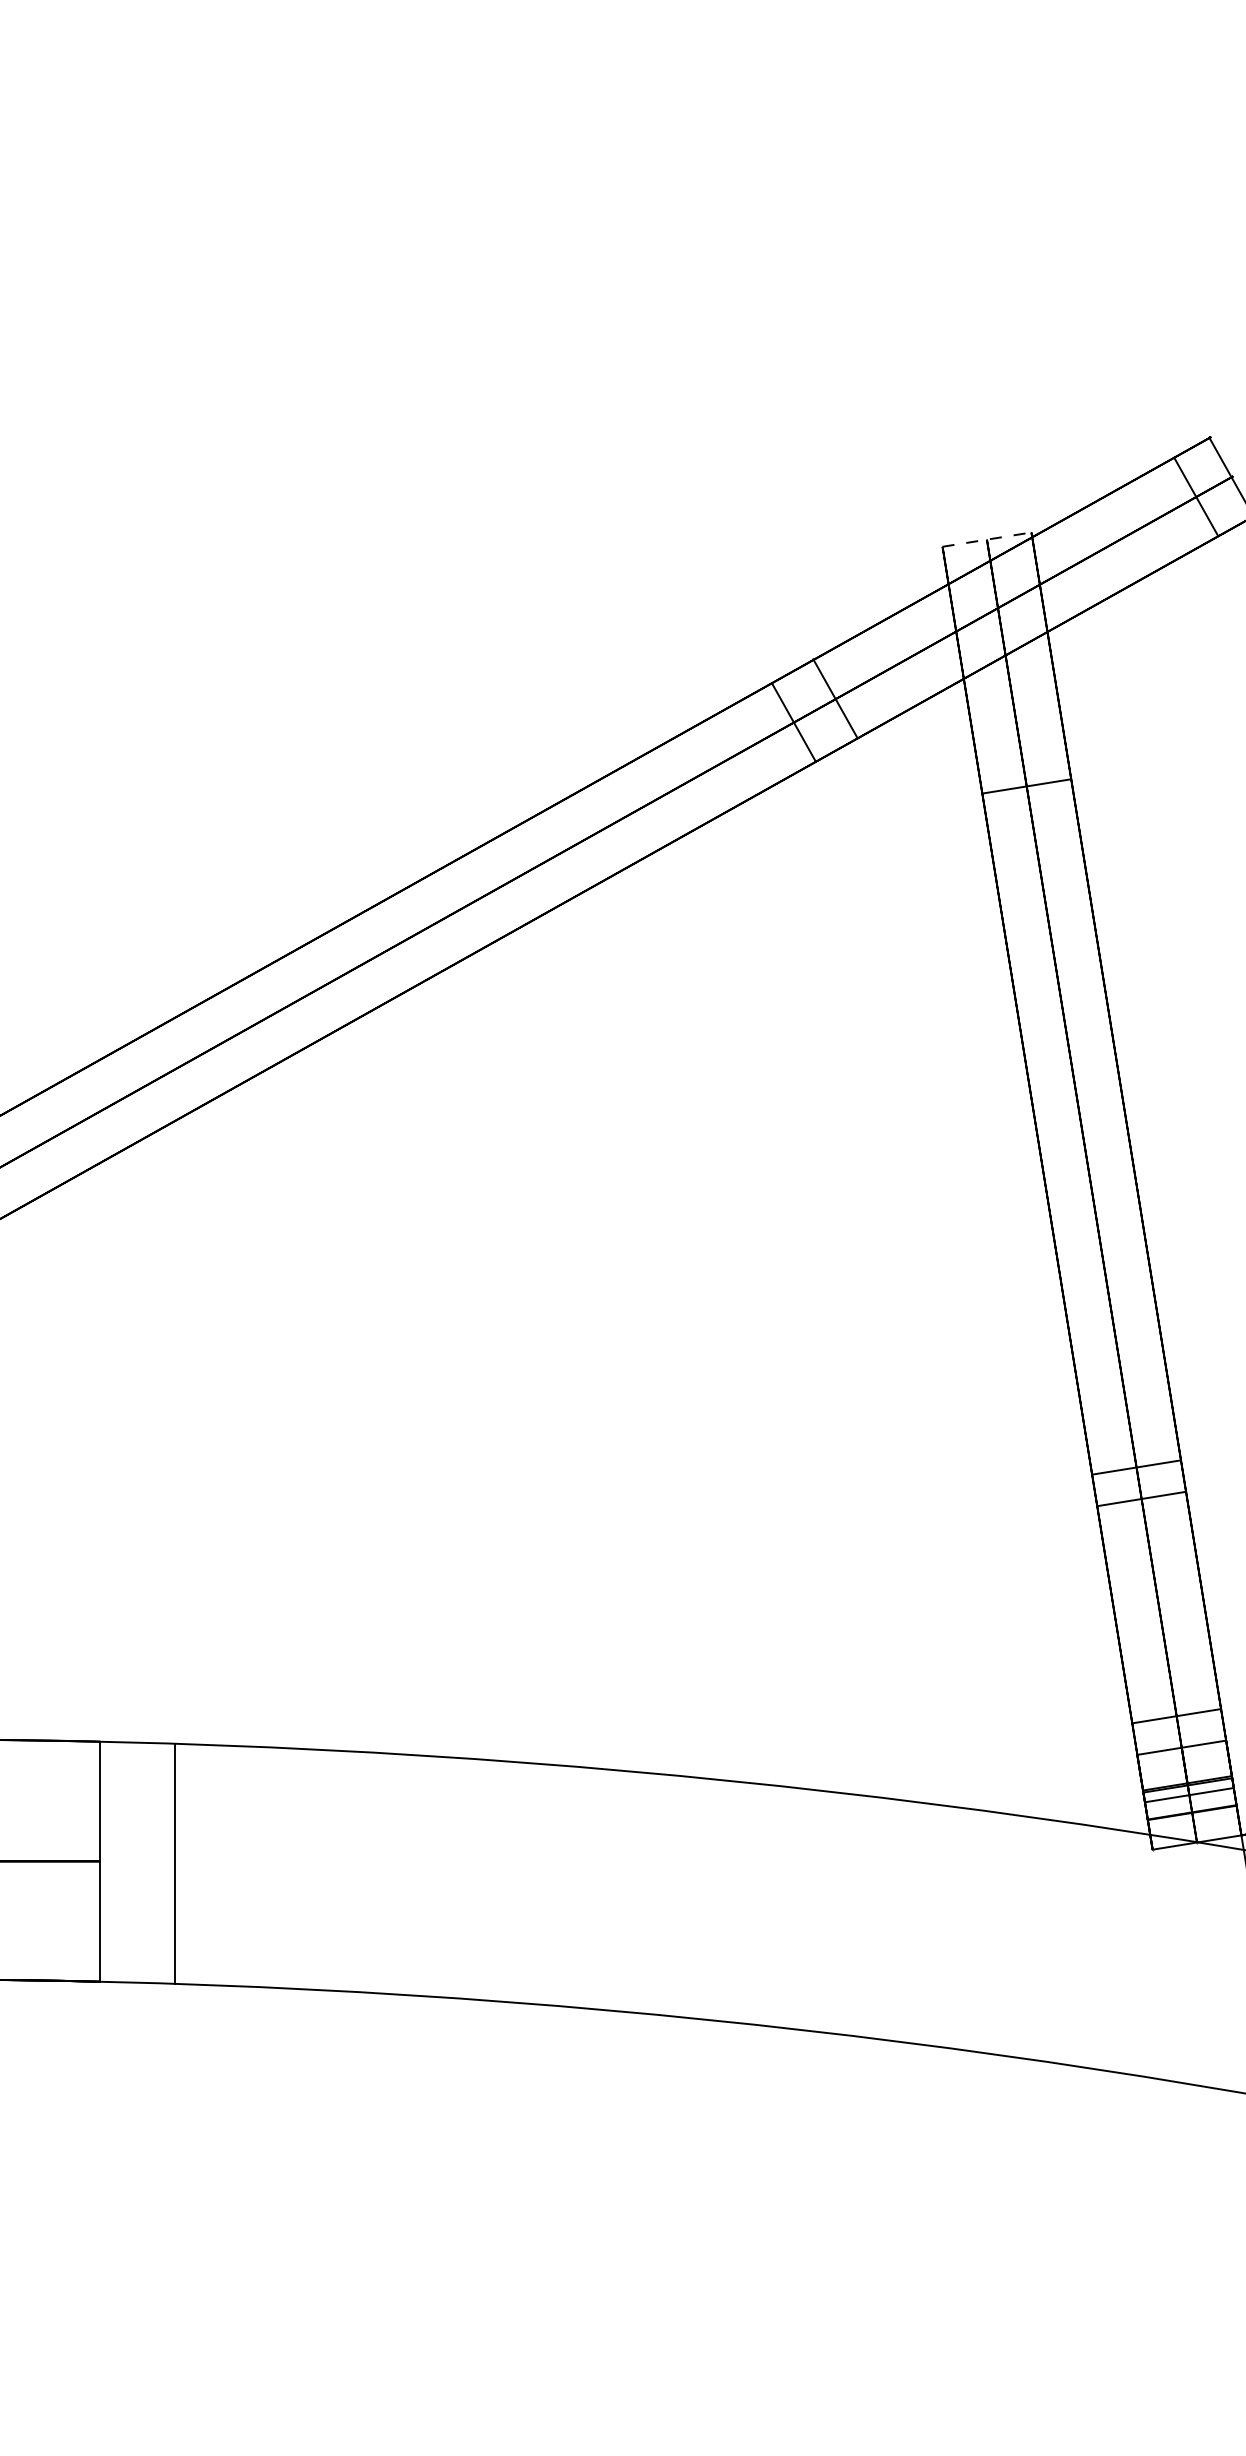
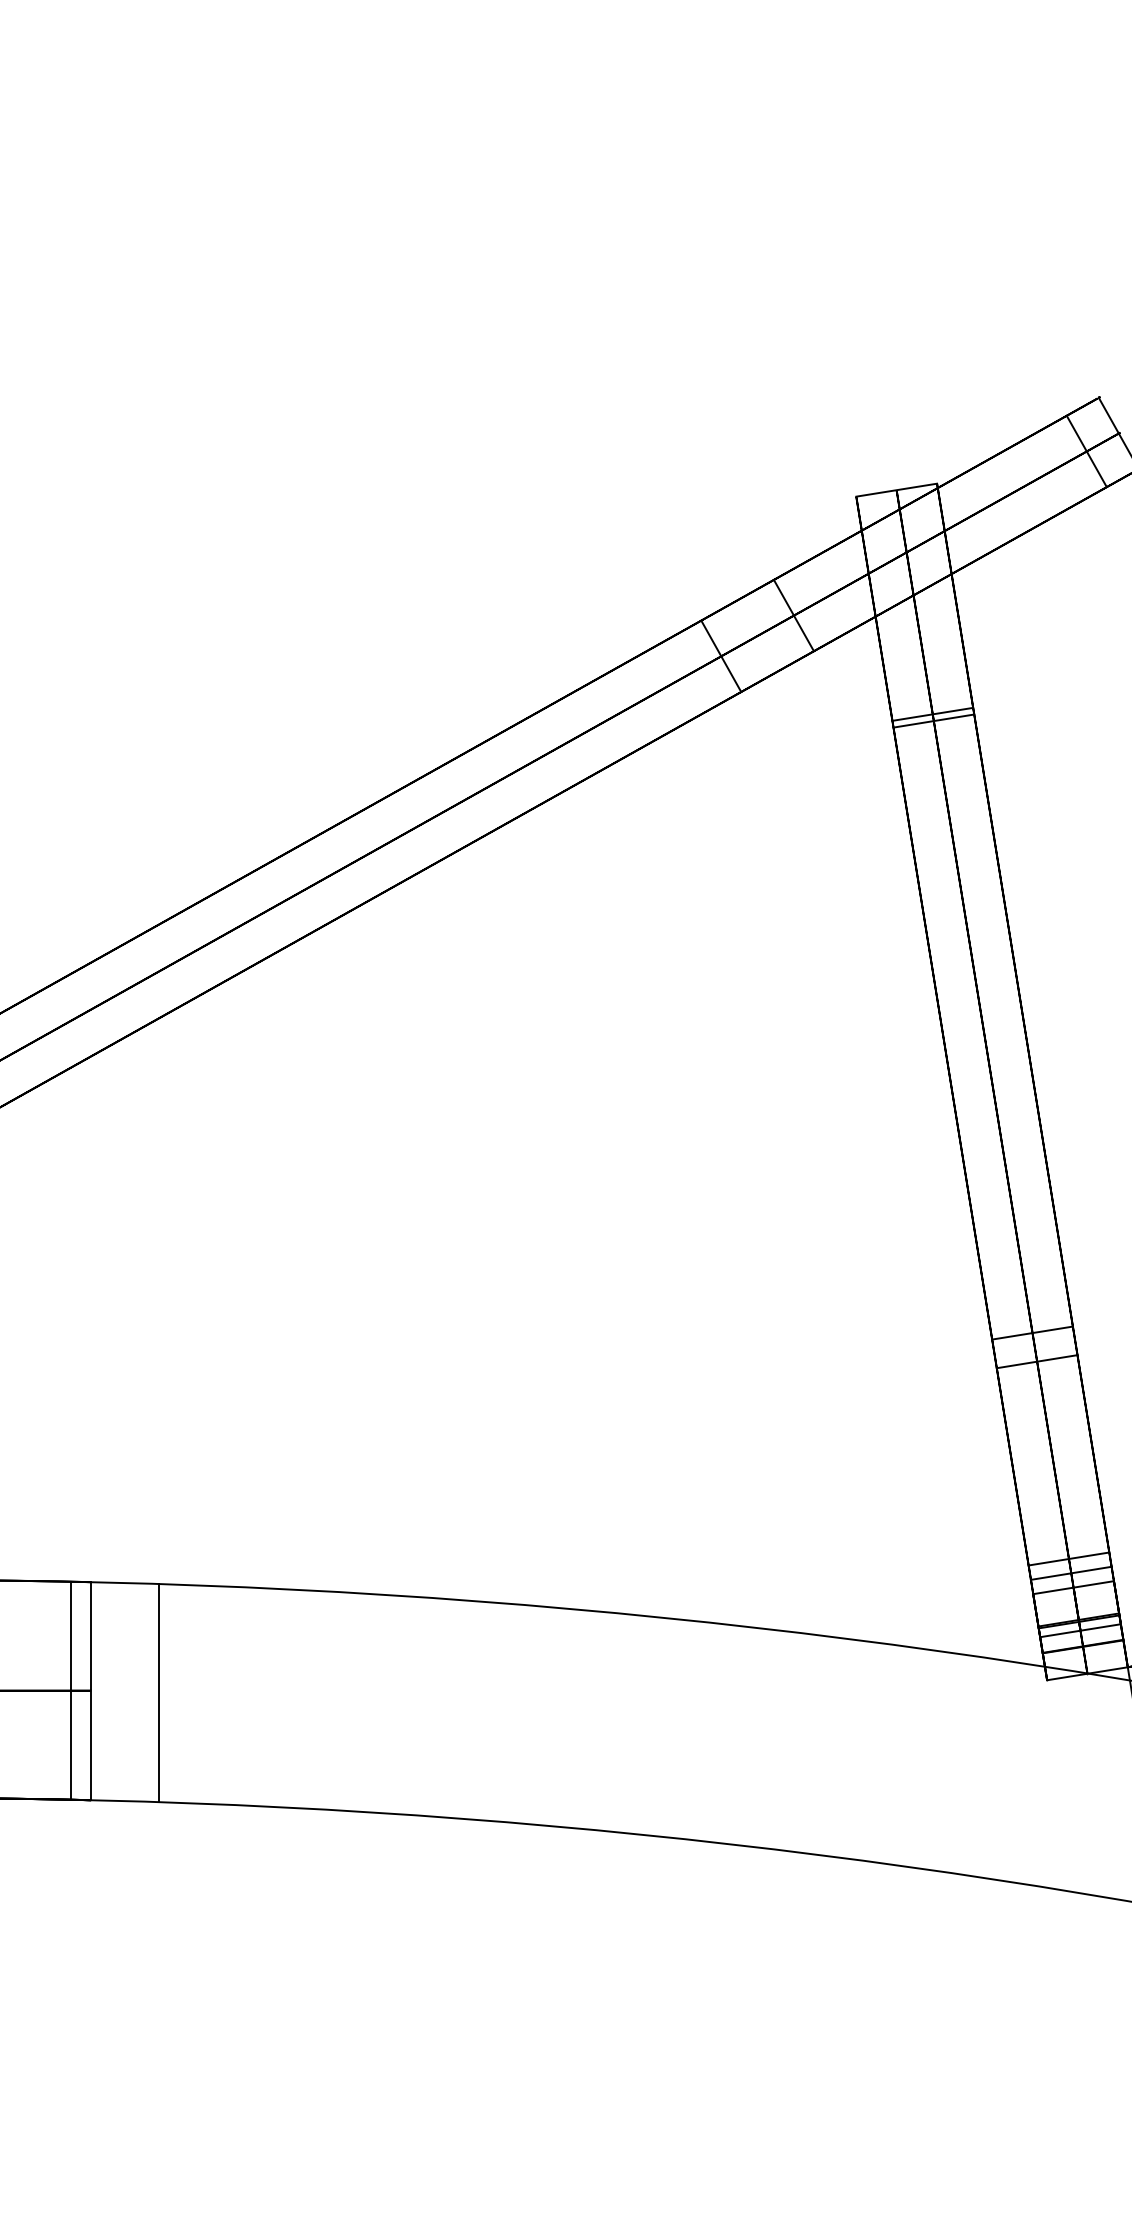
line: (986, 540) -> (896, 490), dashed -> solid
line: (834, 698) -> (793, 615), moved
line: (1027, 793) -> (933, 720), added
line: (1178, 1731) -> (1070, 1572), added
line: (77, 1860) -> (70, 1690), added

